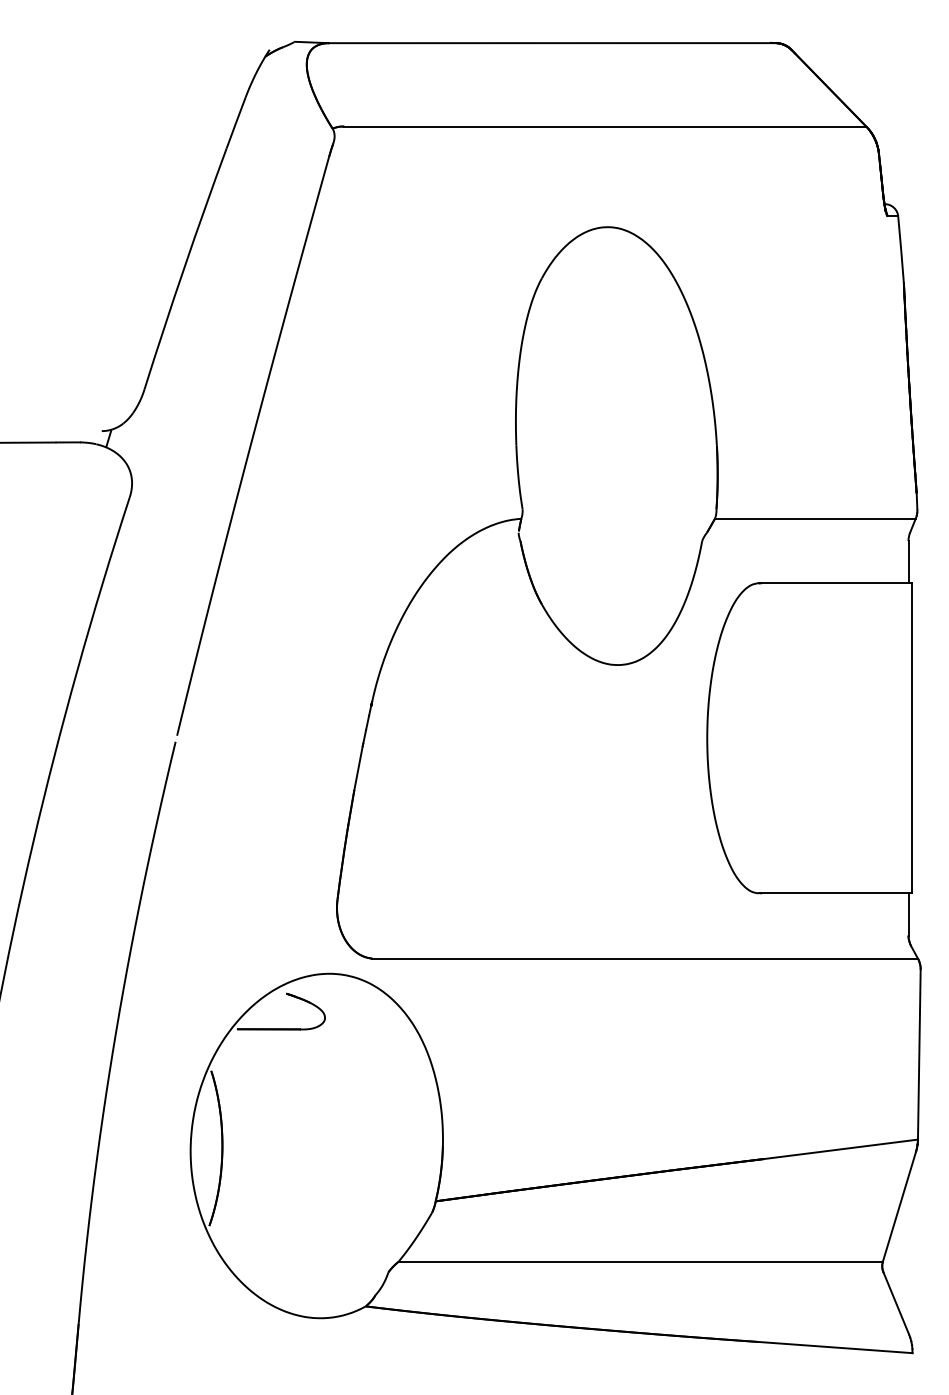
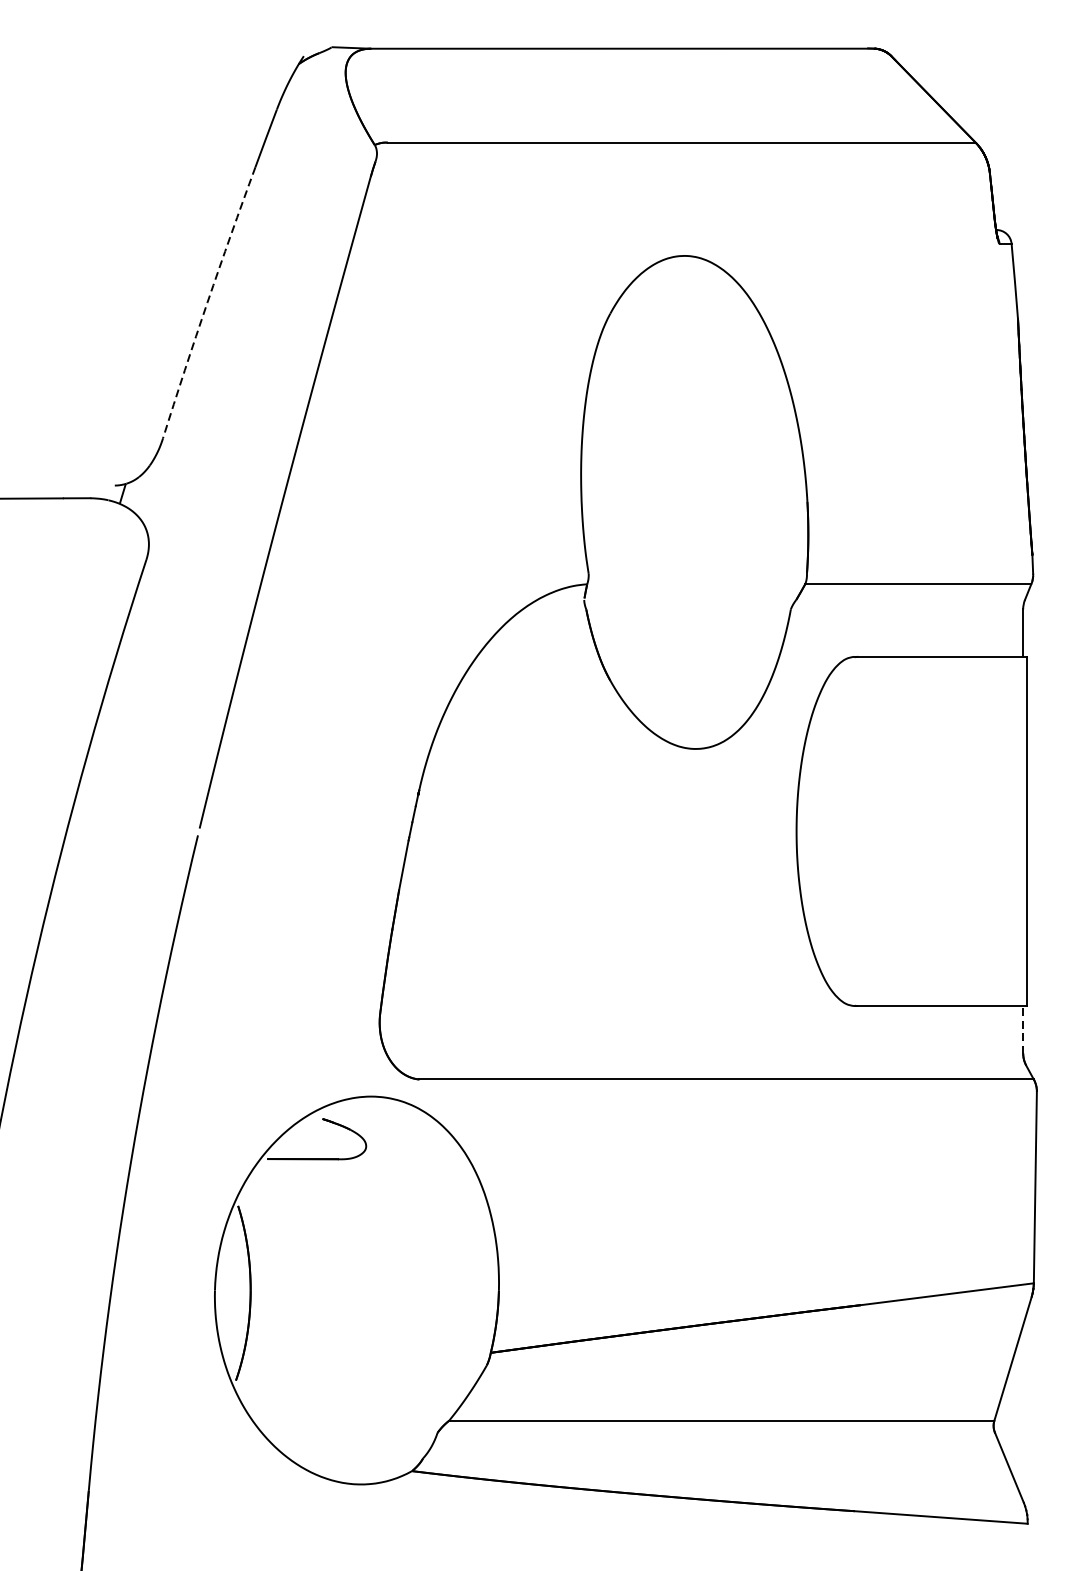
arc: (184, 268) -> (207, 302), solid -> dashed
line: (908, 913) -> (1023, 1028), solid -> dashed

